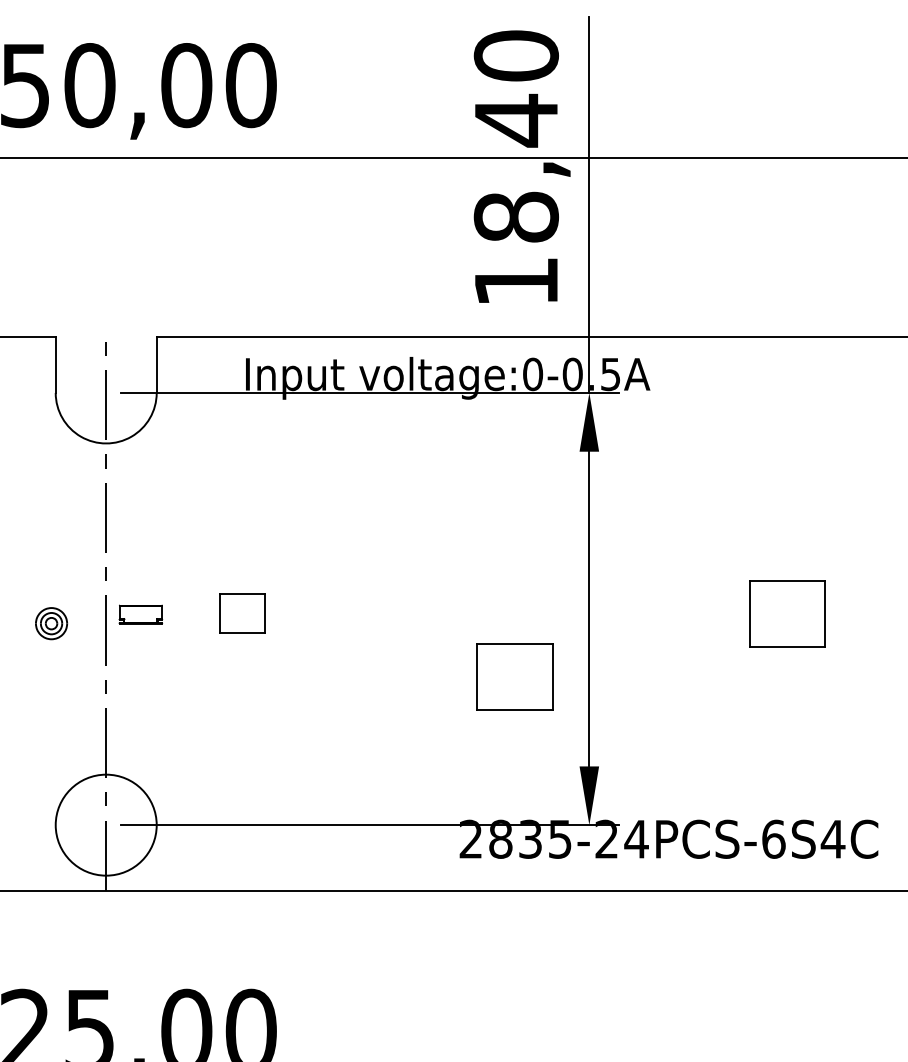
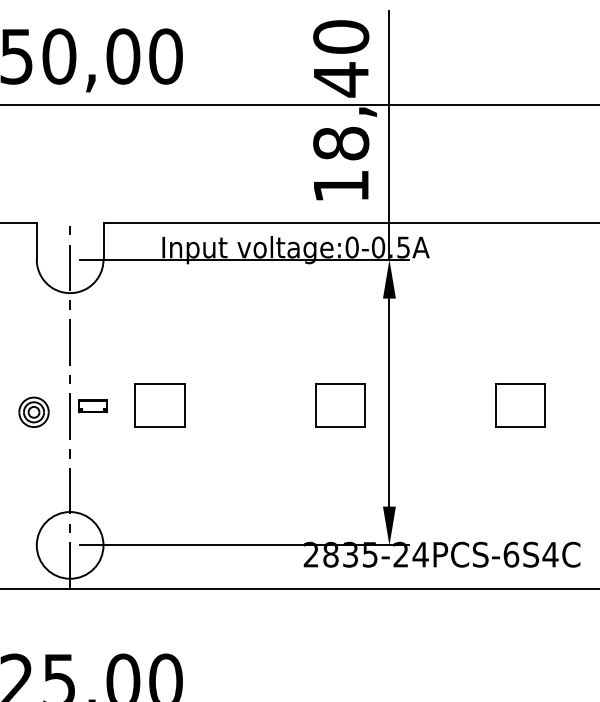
part: (241, 613) -> (159, 405), size x1.67
part: (50, 622) -> (33, 411), size x1.43
part: (515, 677) -> (340, 405), moved

